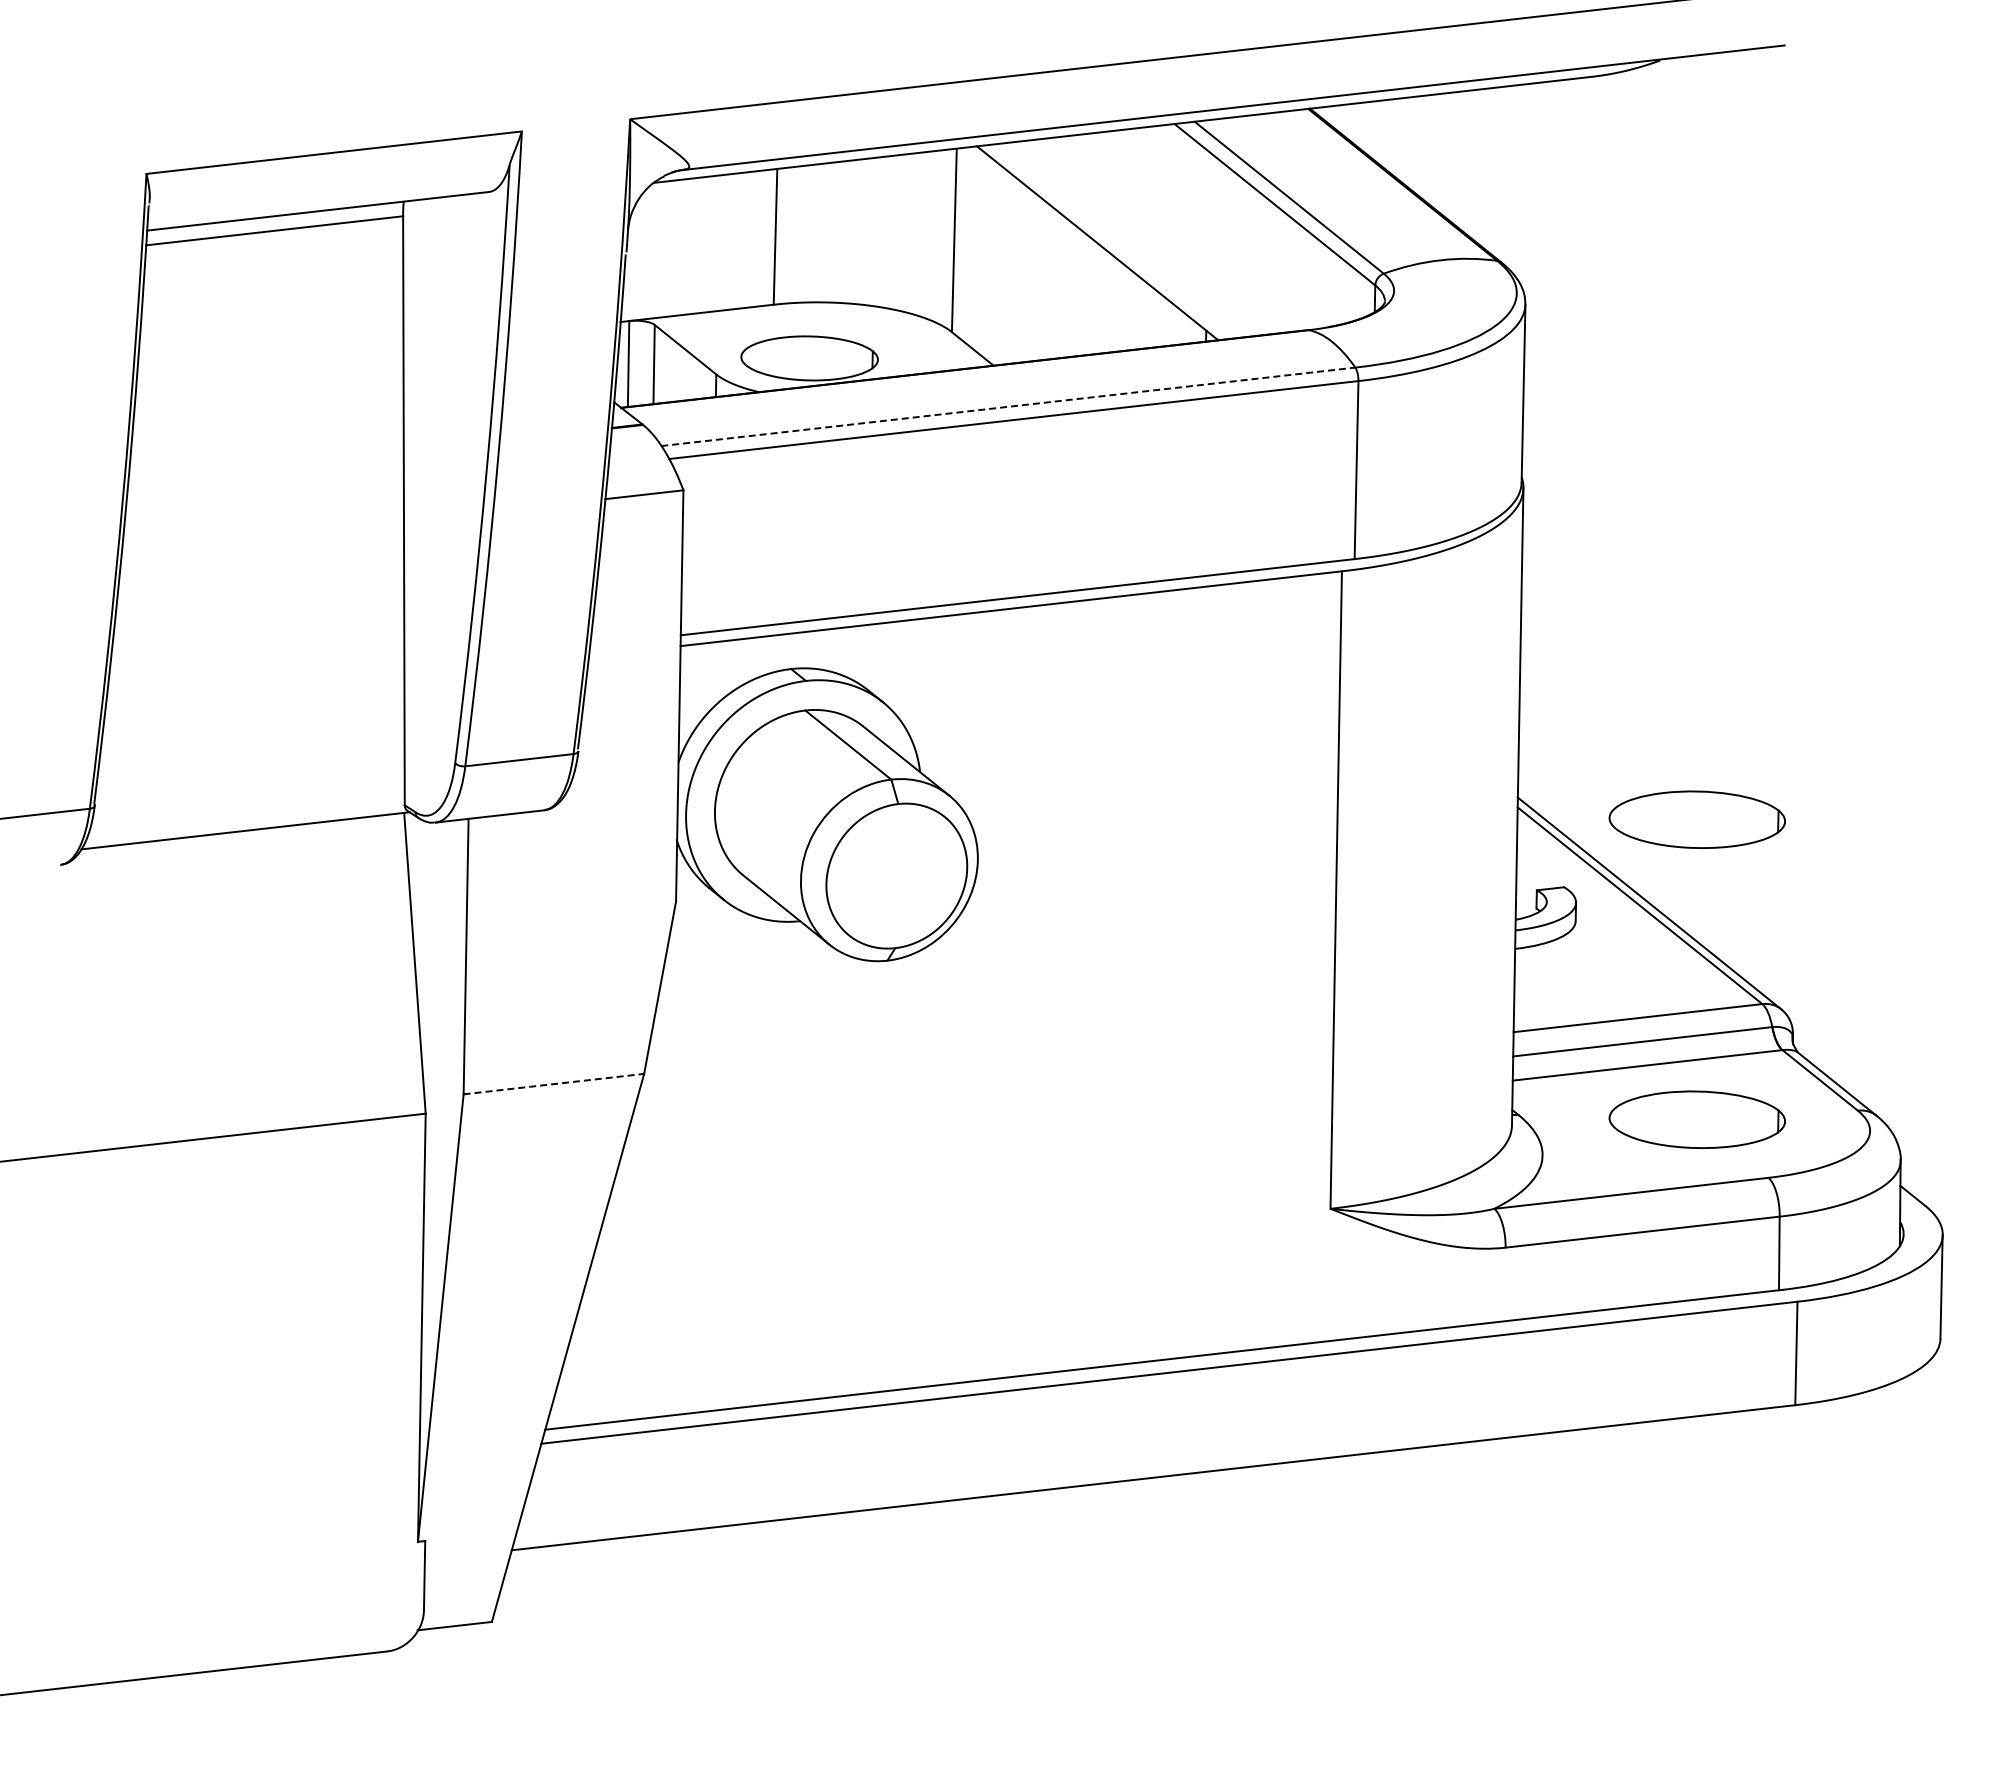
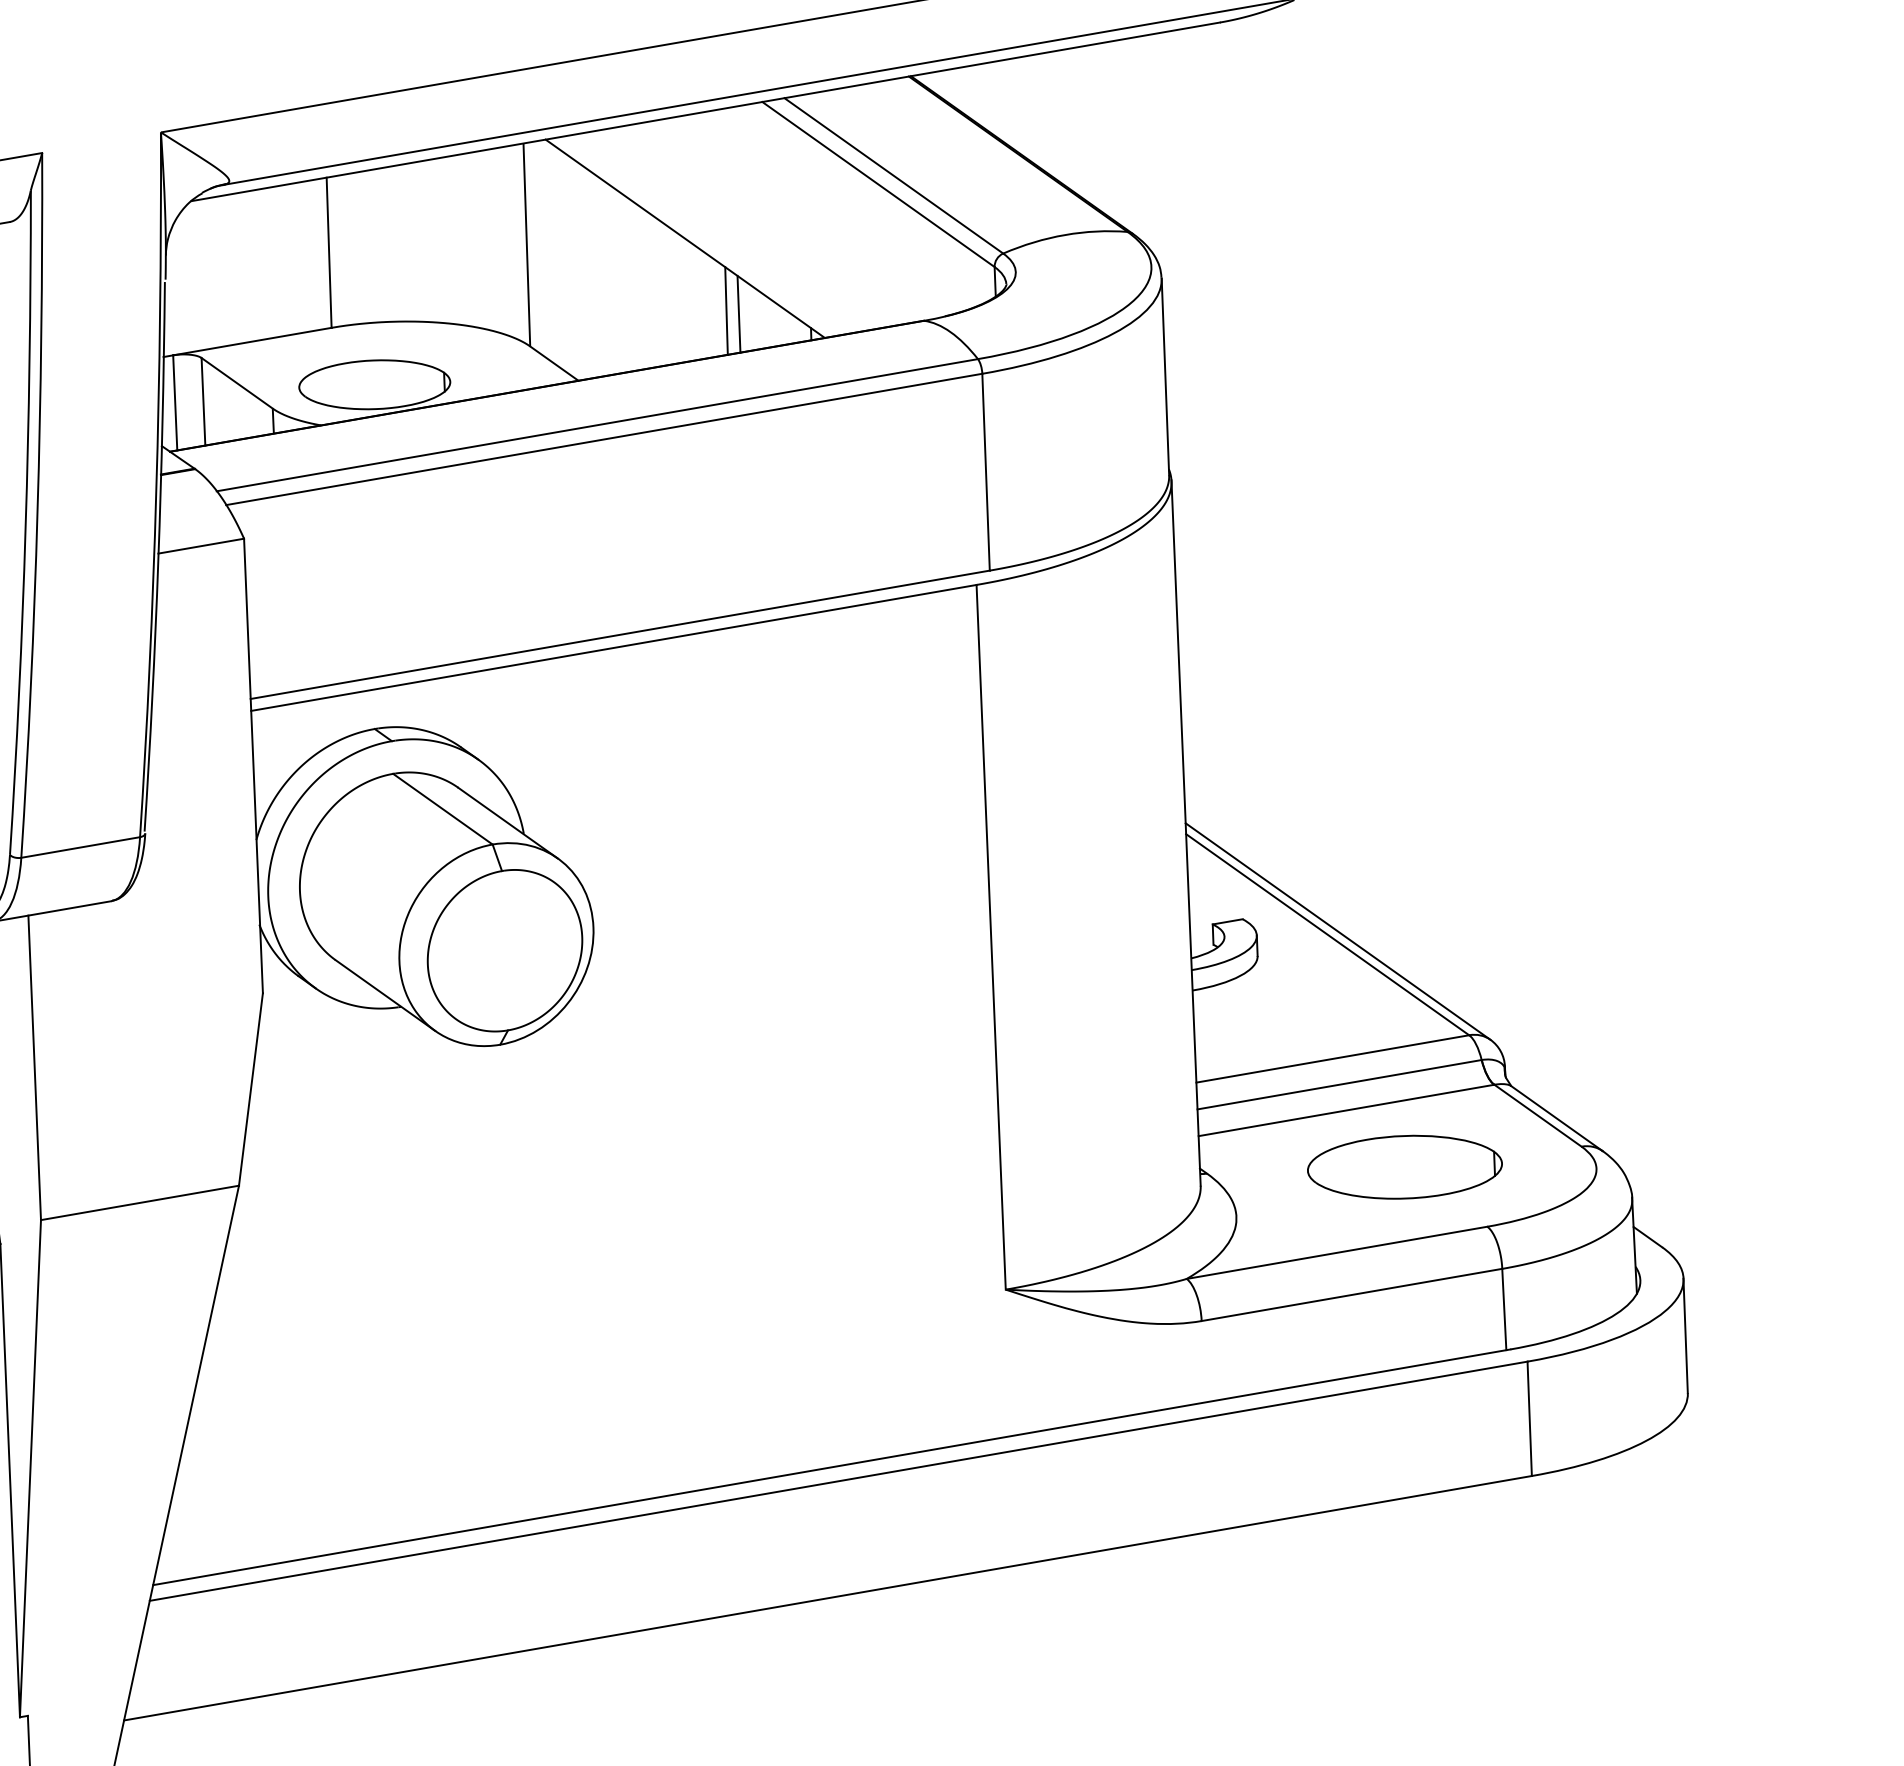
line: (1130, 310) -> (725, 310), added
line: (1141, 314) -> (738, 314), added
line: (1008, 406) -> (597, 424), dashed -> solid
part: (1696, 819) -> (1384, 835), removed
line: (553, 1084) -> (139, 1203), dashed -> solid

